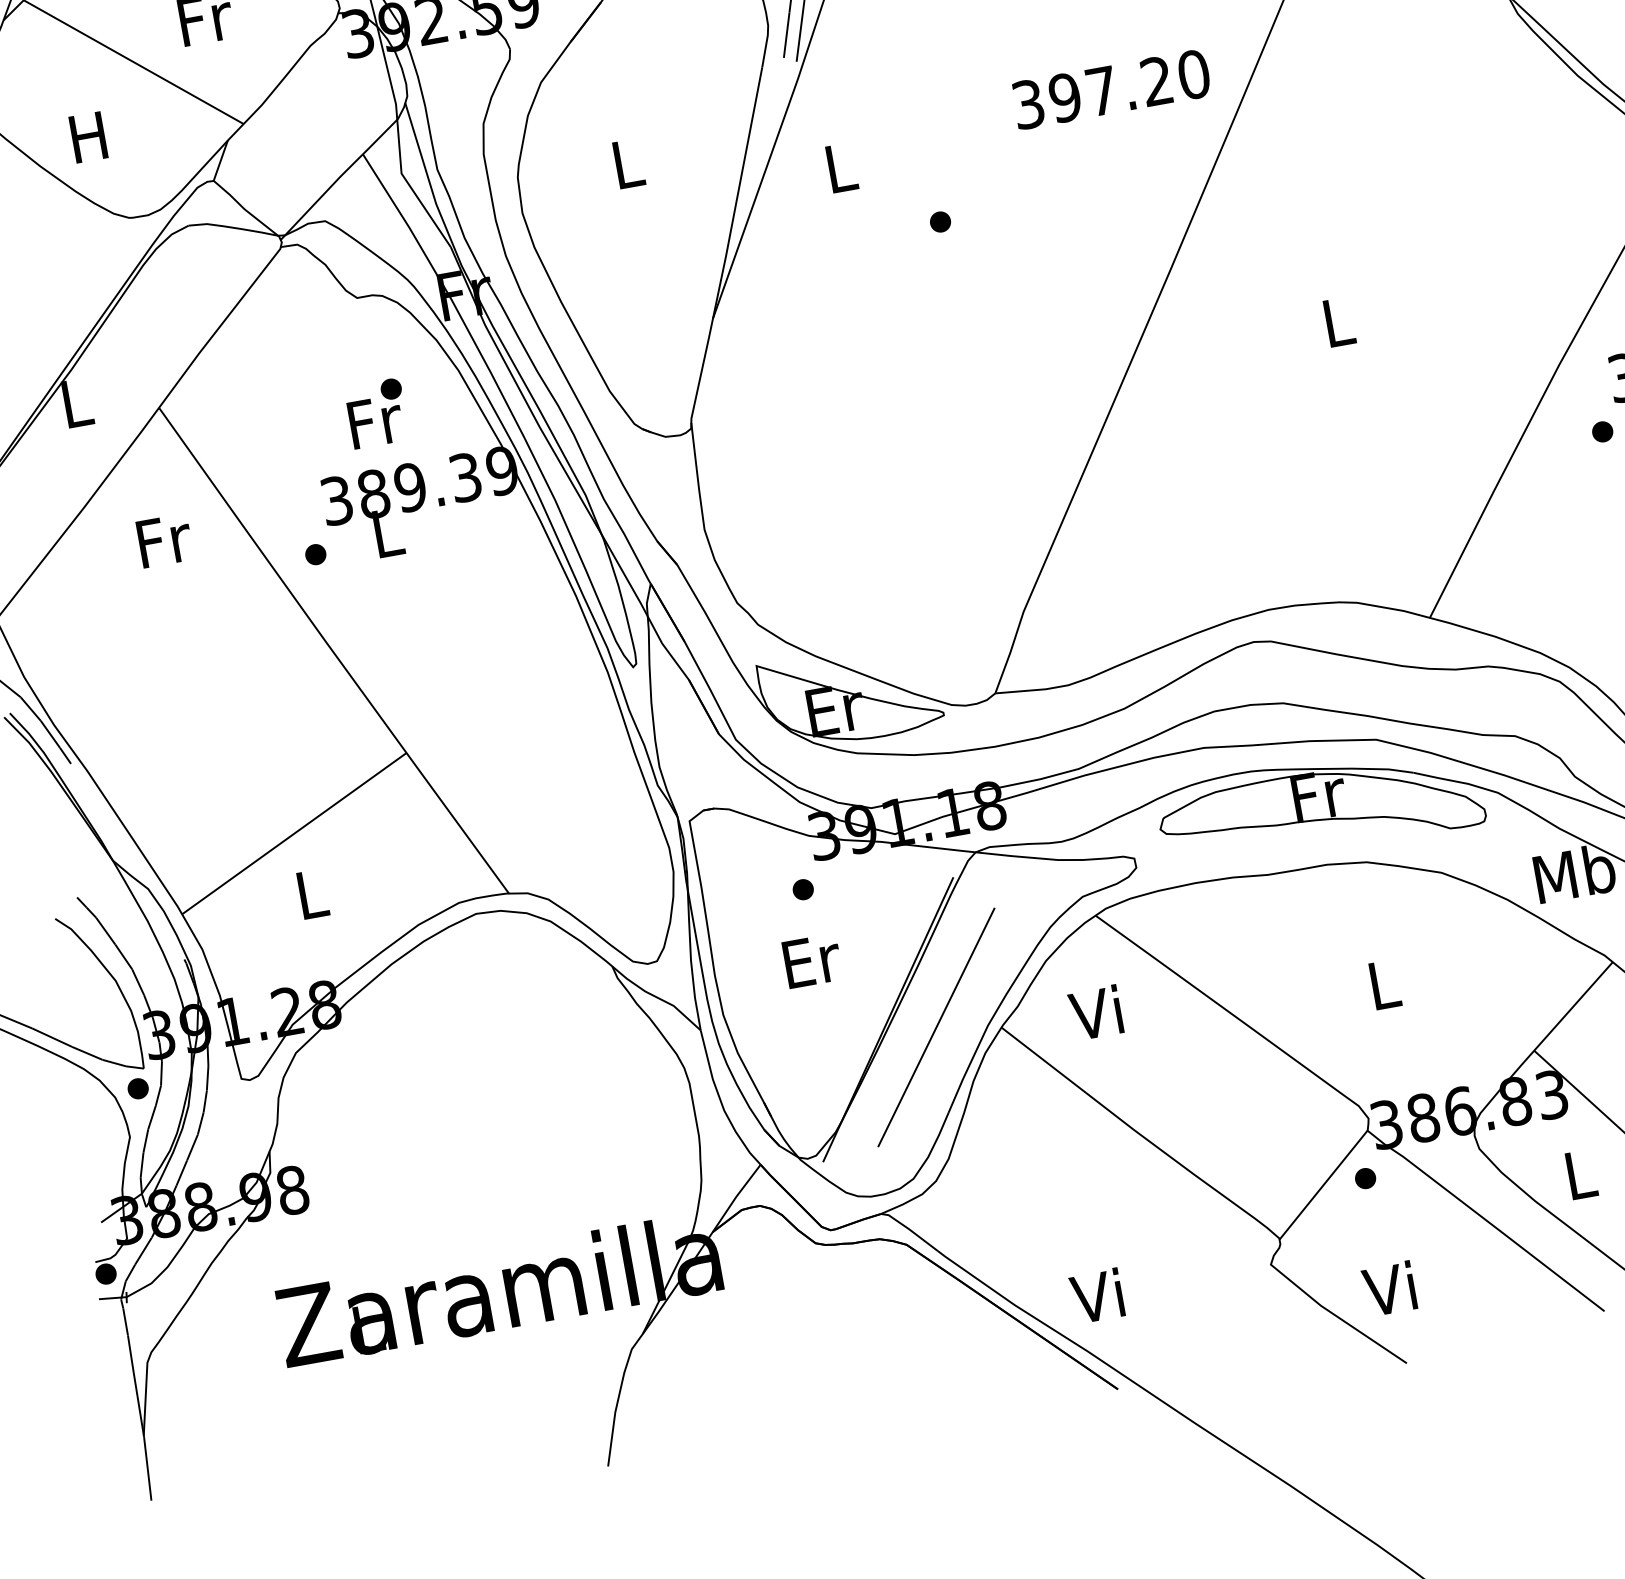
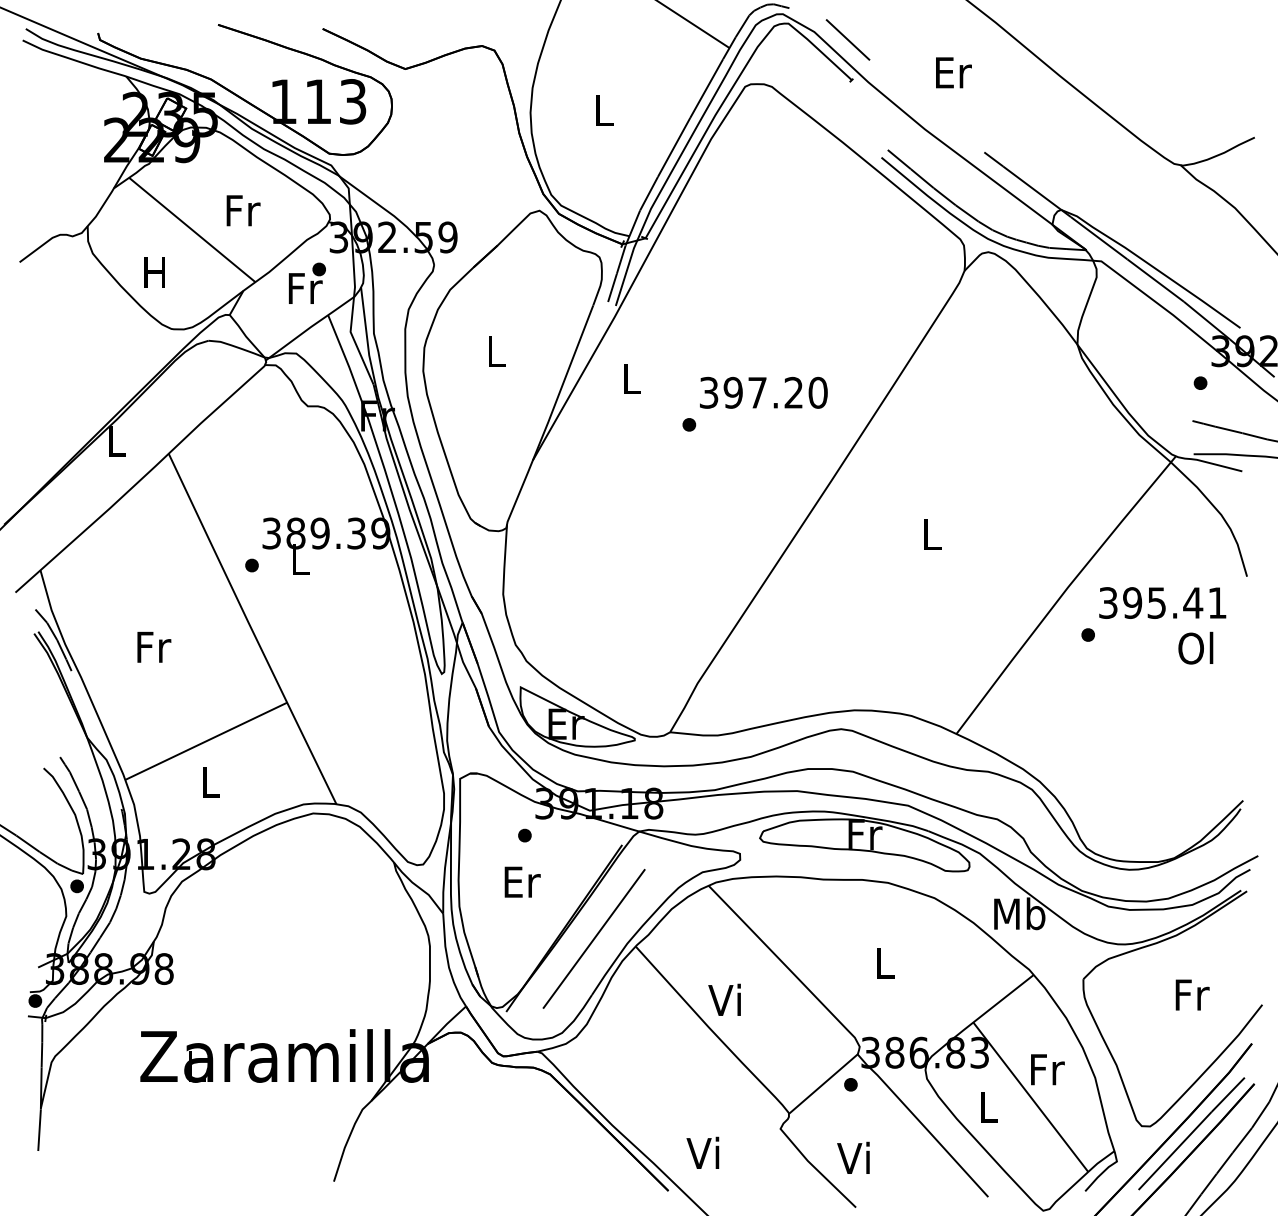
text: (1110, 89) -> (763, 392), moved
text: (377, 412) -> (307, 282), moved
text: (165, 539) -> (154, 646), moved
text: (1095, 1012) -> (724, 999), moved
text: (1096, 1295) -> (702, 1152), moved

